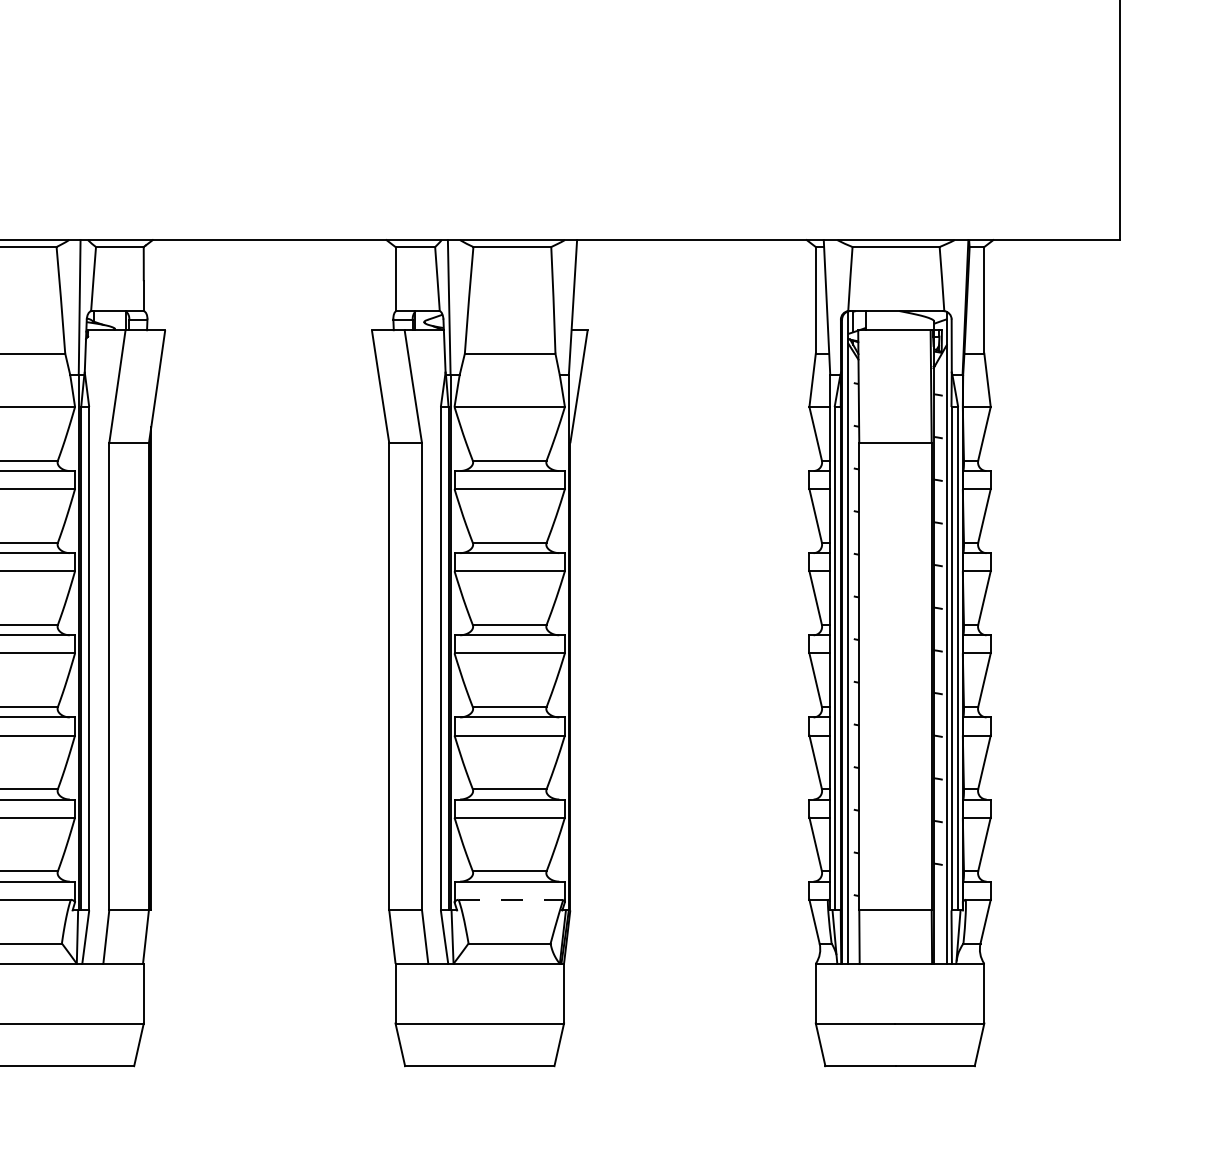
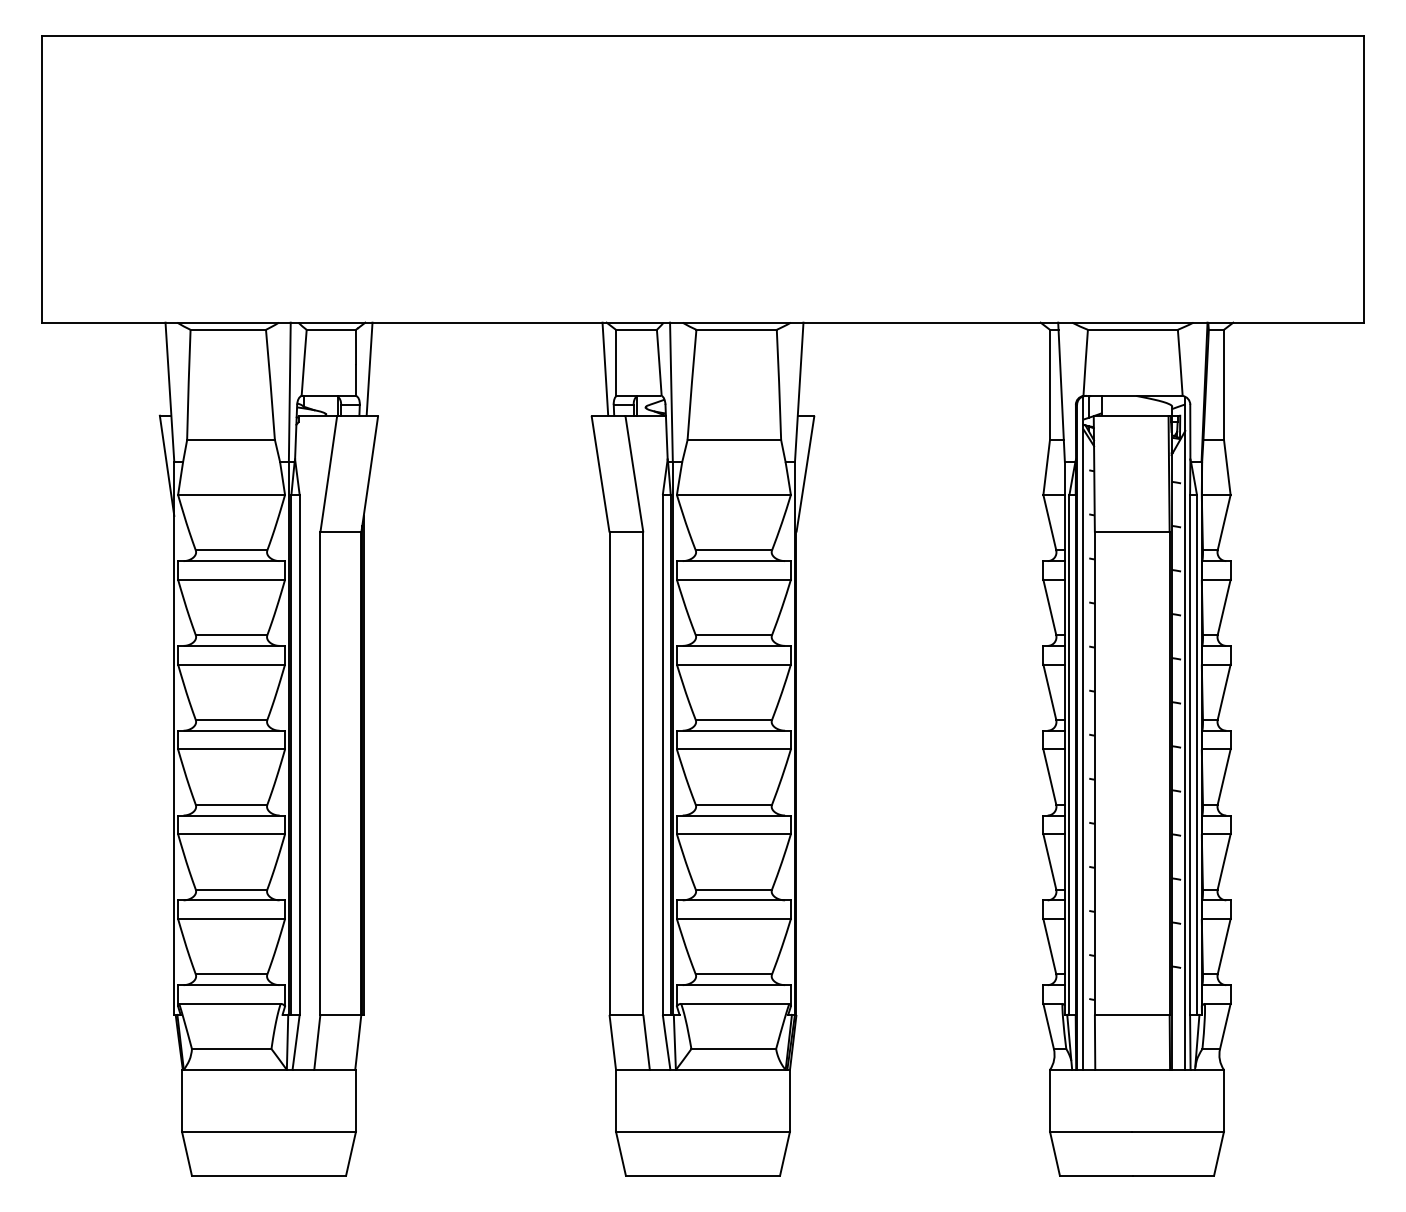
line: (156, 284) -> (369, 368), added
line: (385, 284) -> (605, 368), added
line: (511, 899) -> (735, 1003), dashed -> solid

